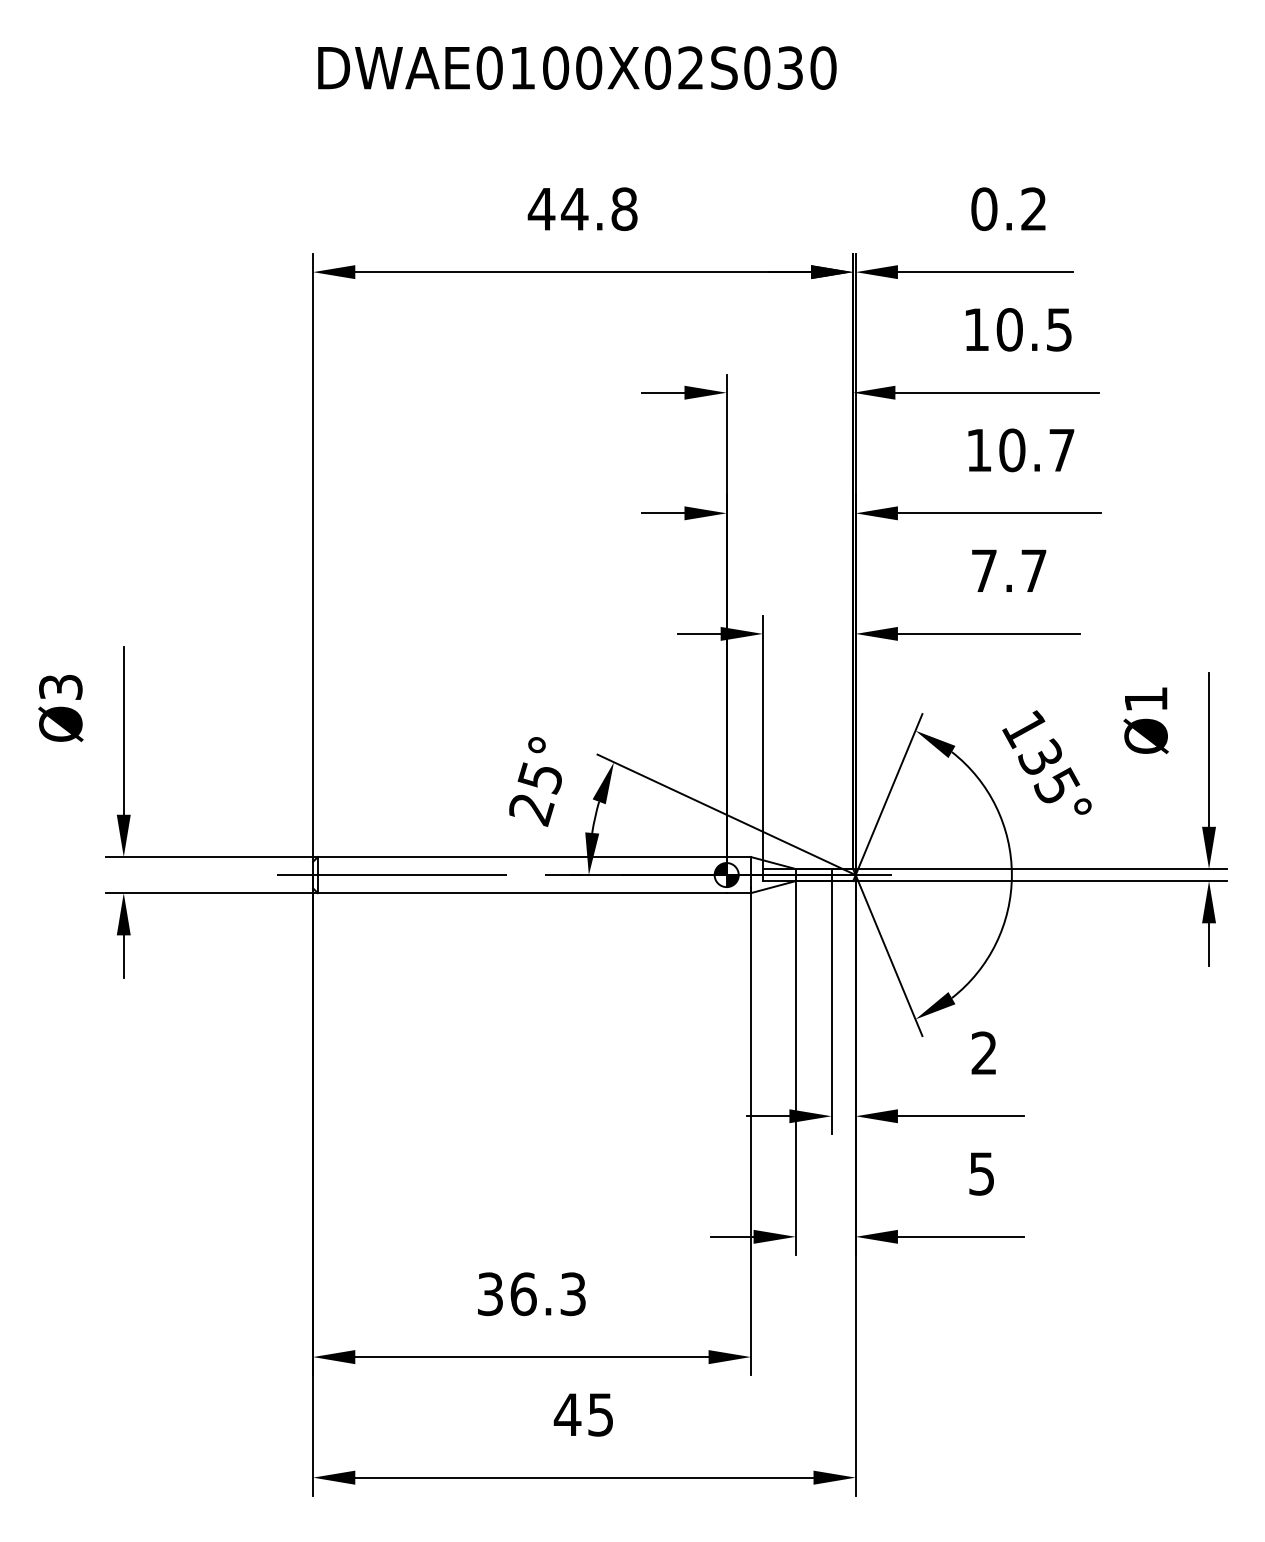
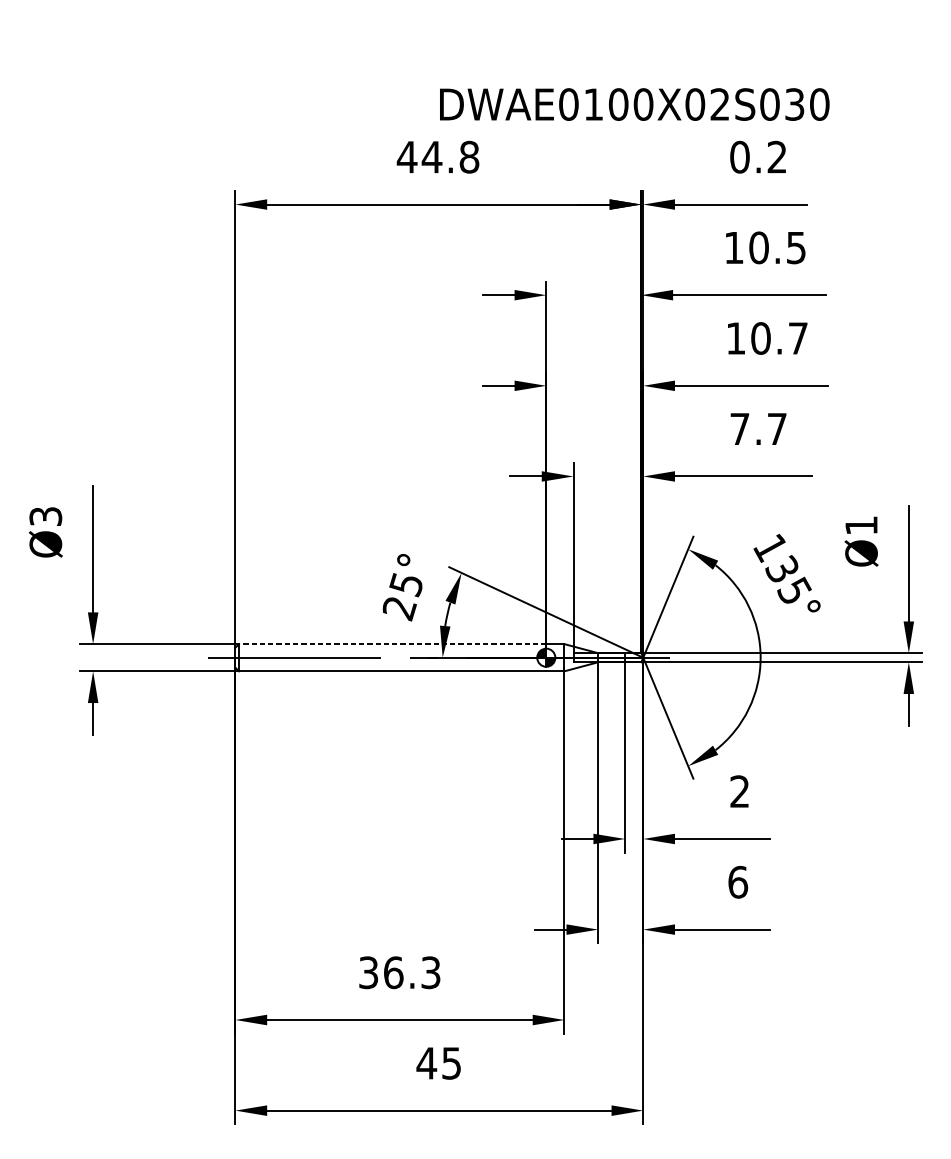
text: (577, 67) -> (634, 104), moved
line: (521, 856) -> (392, 643), solid -> dashed
text: (982, 1173) -> (738, 882), 5 -> 6

